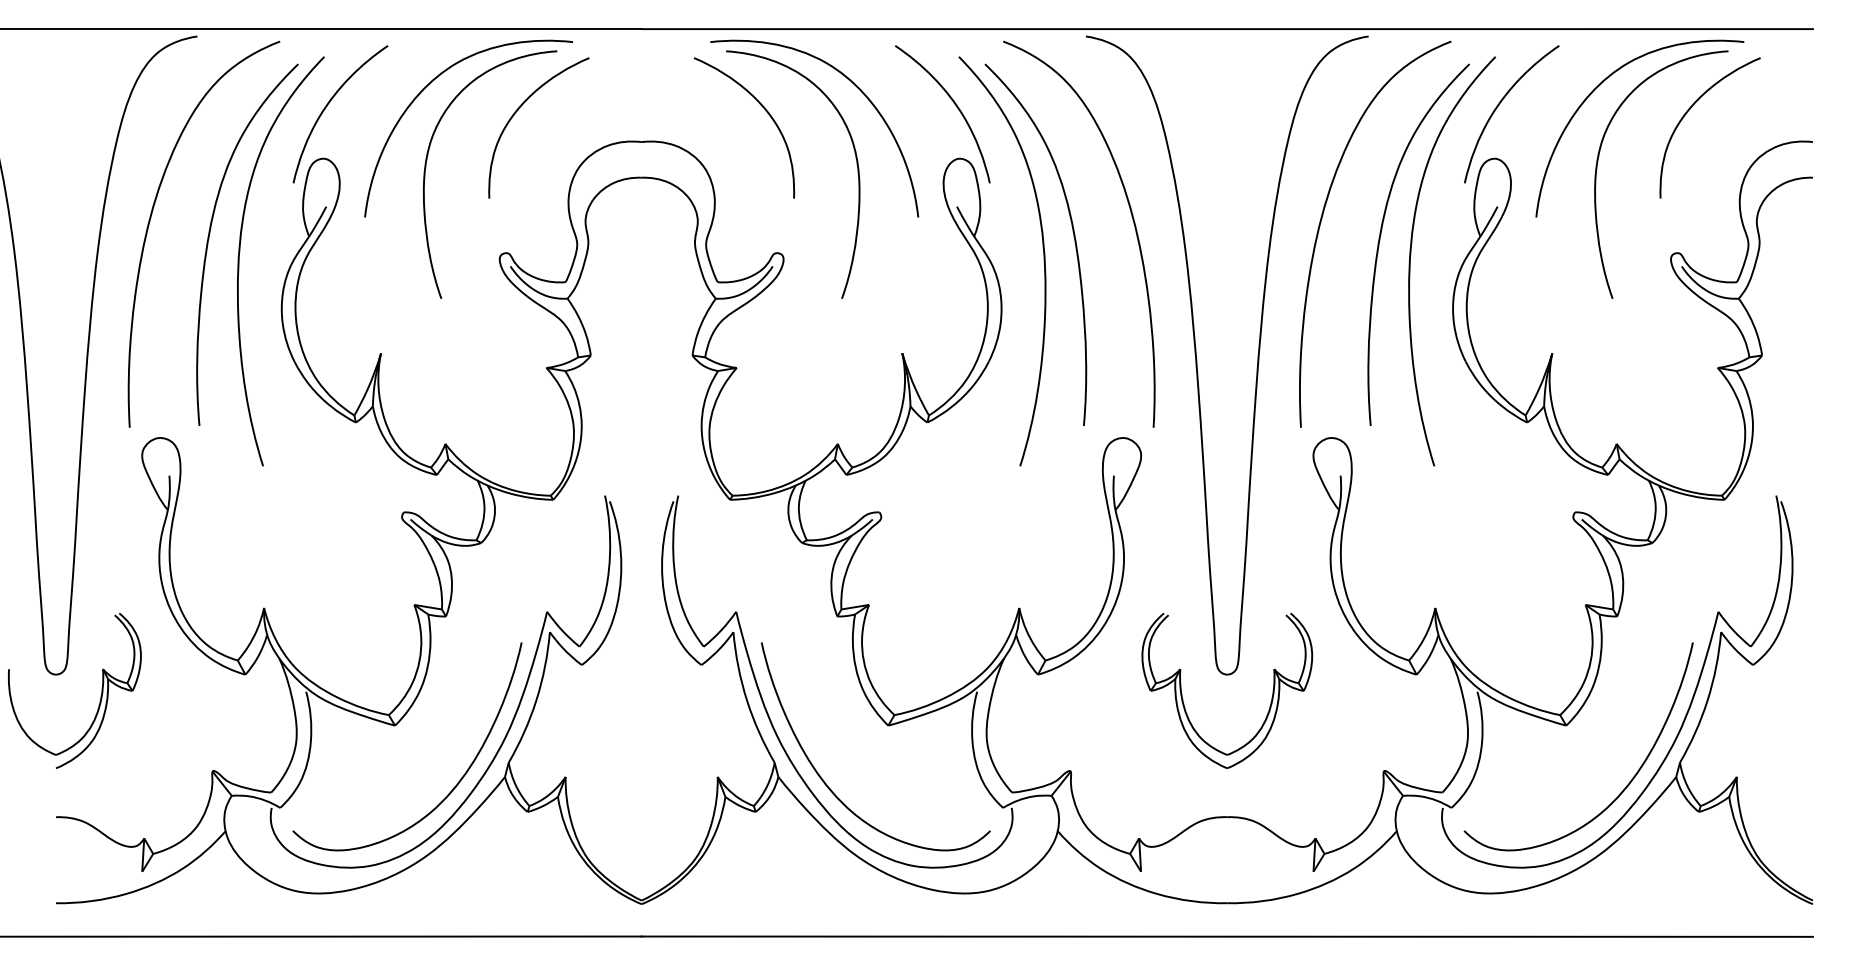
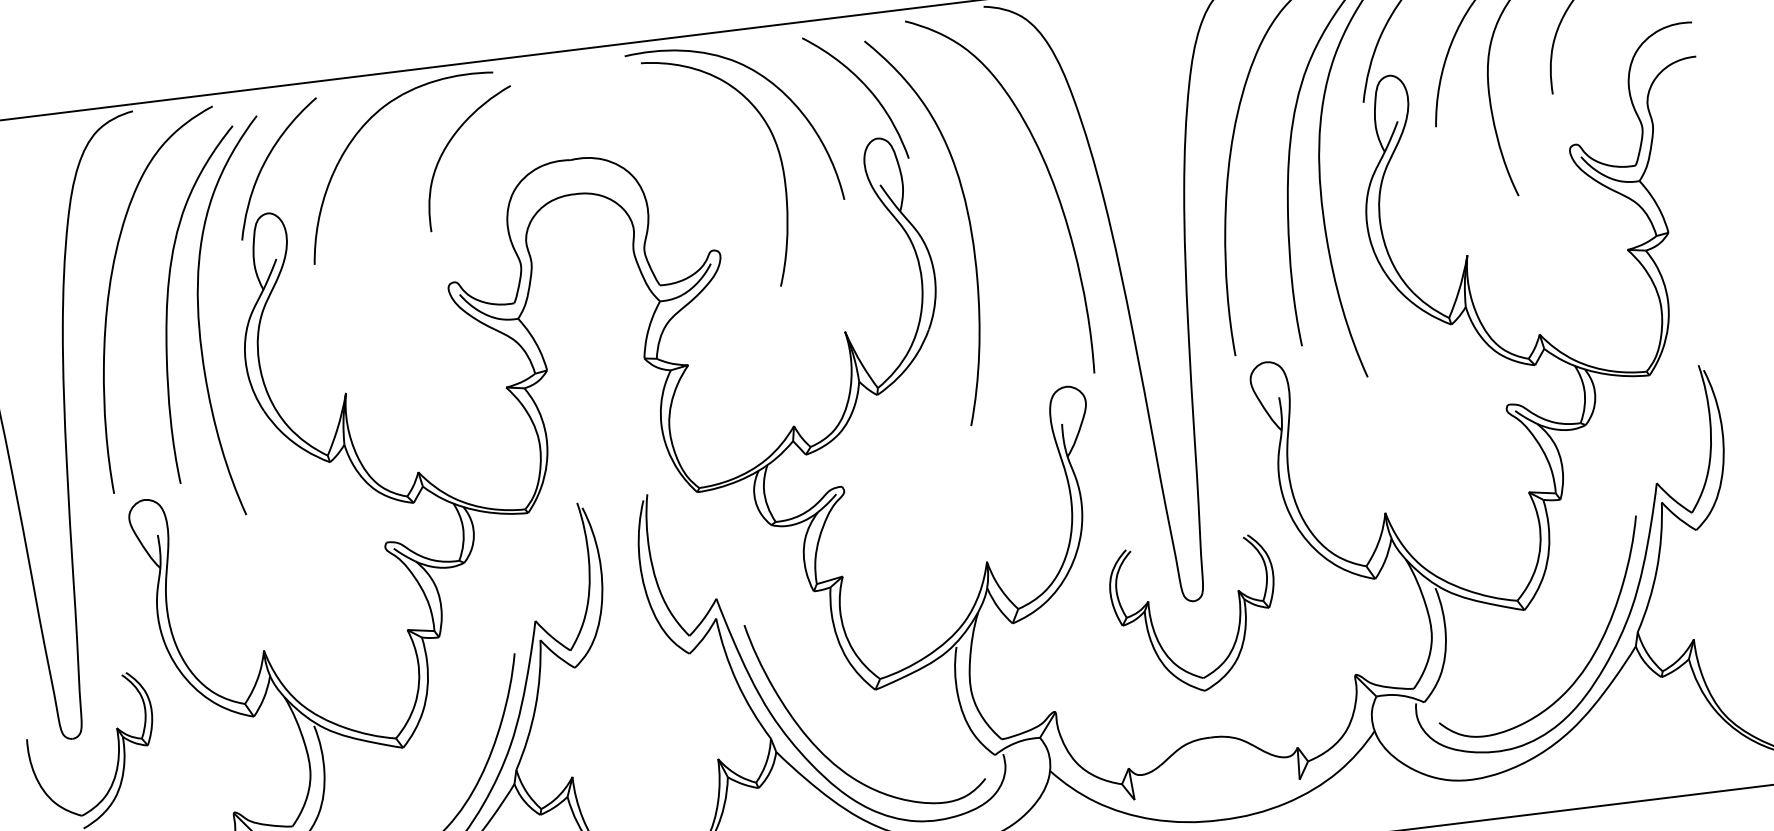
curve: (765, 111) -> (685, 116), removed
curve: (426, 167) -> (367, 209), removed
curve: (1073, 237) -> (995, 200), removed

